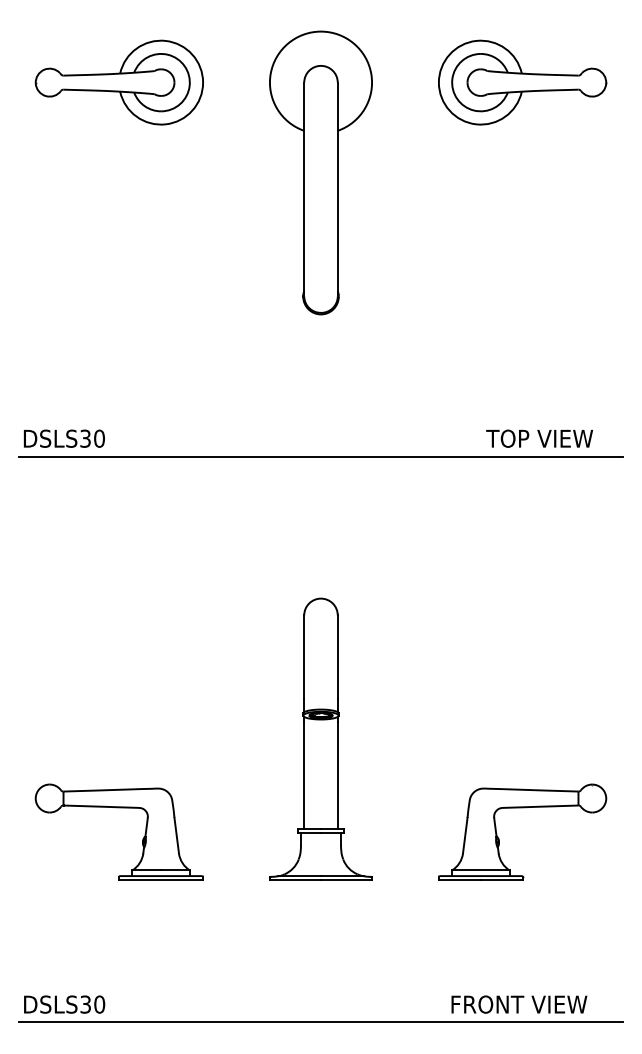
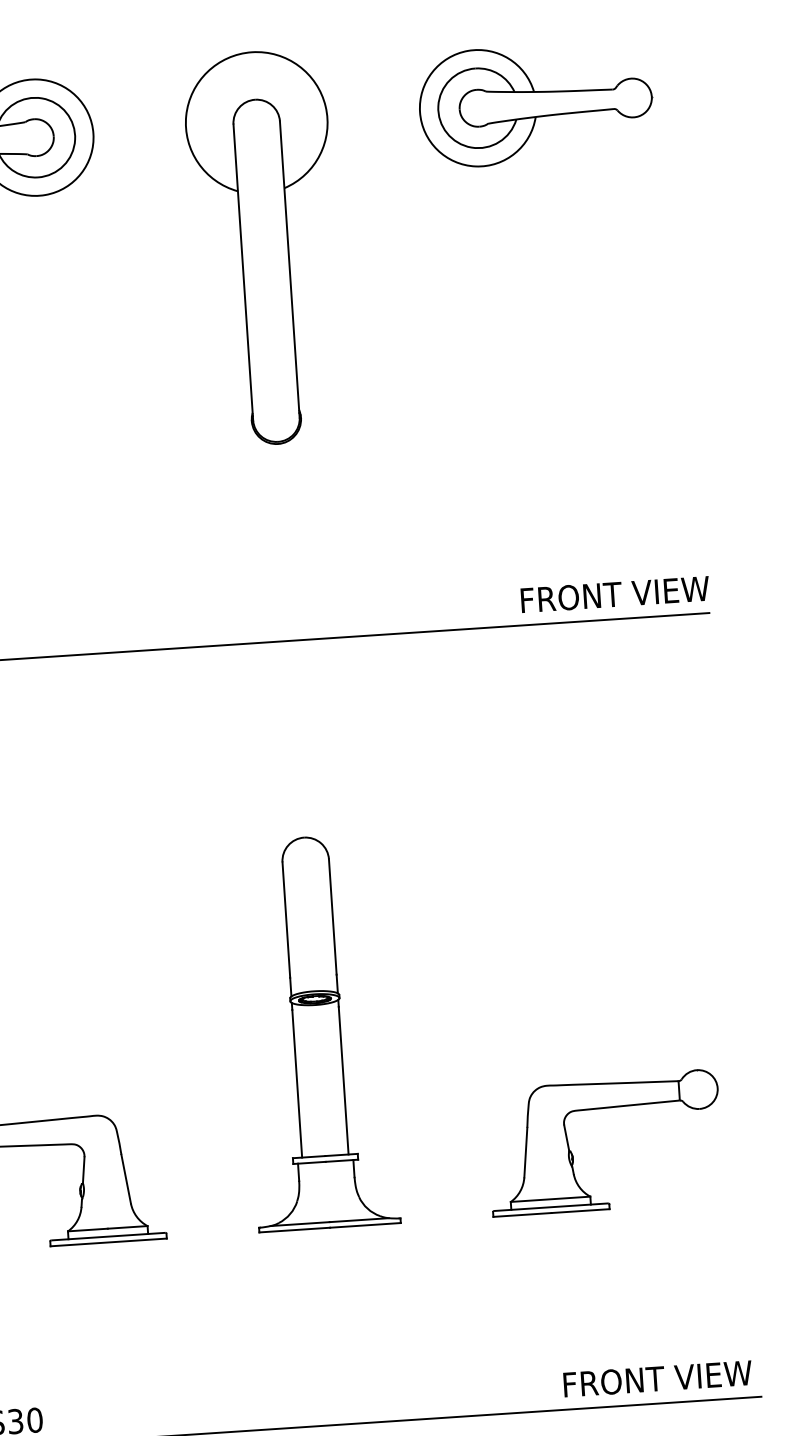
text: (555, 438) -> (614, 594), TOP VIEW -> FRONT VIEW
text: (519, 1004) -> (658, 1378), moved

